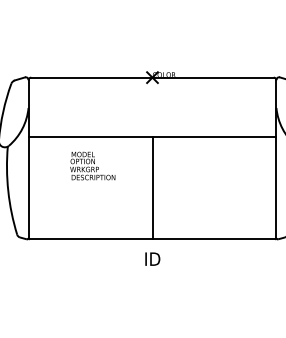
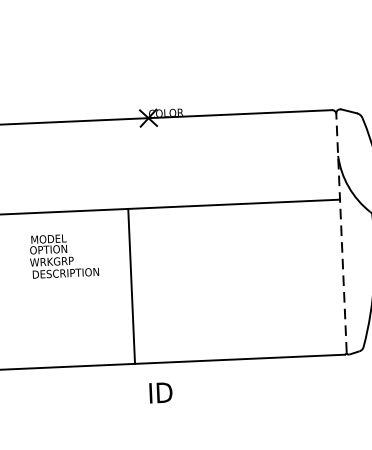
line: (276, 158) -> (341, 232), solid -> dashed
line: (152, 187) -> (131, 285), moved

